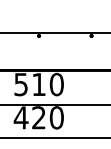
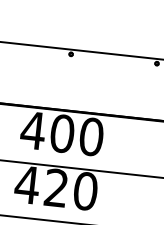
text: (29, 84) -> (46, 131), 510 -> 400

